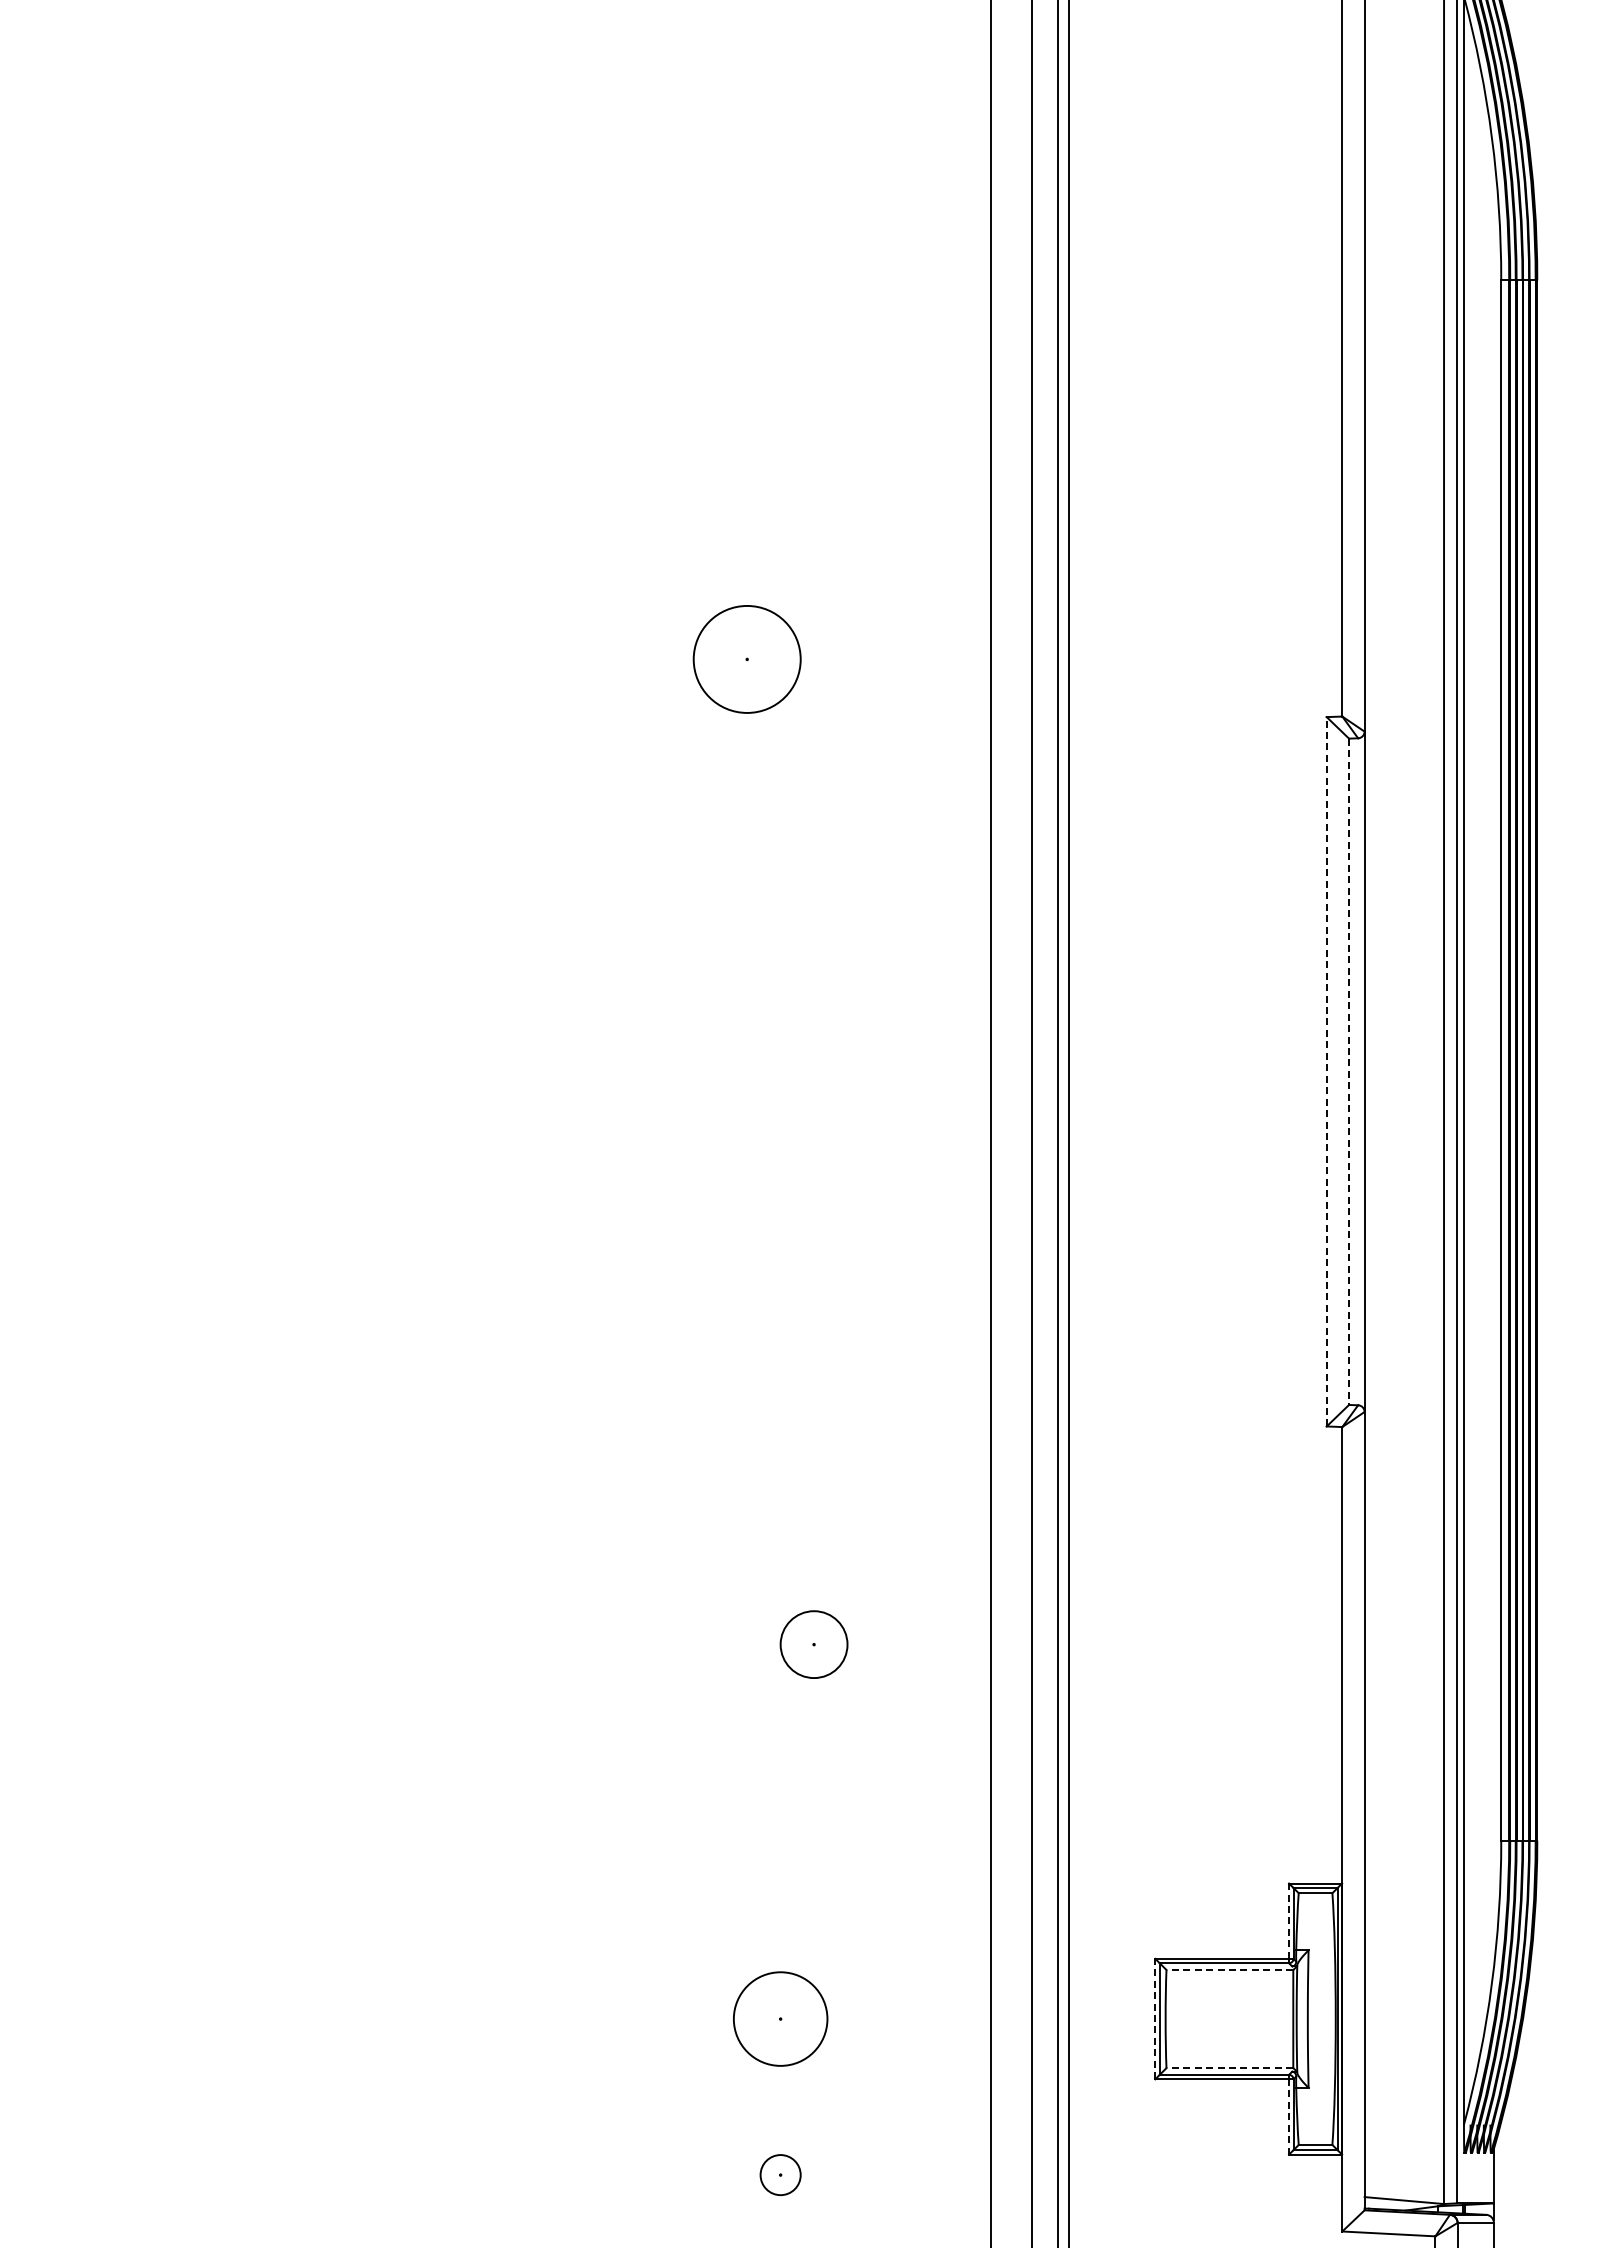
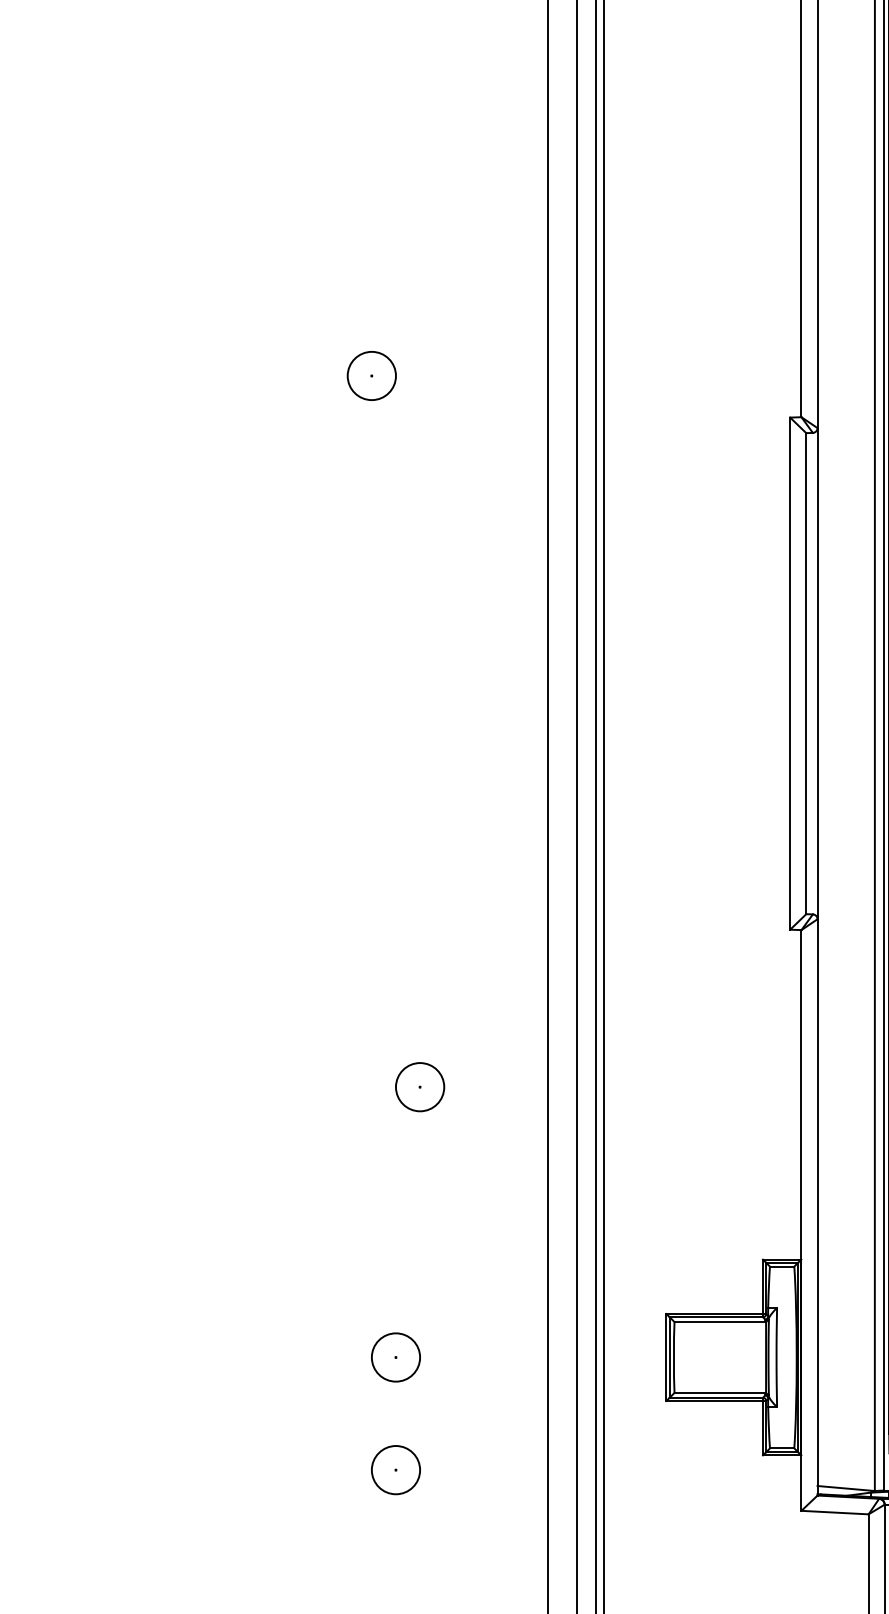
circle: (746, 659) -> (371, 376), size x0.62
line: (1326, 1071) -> (790, 673), dashed -> solid
line: (1349, 1072) -> (806, 674), dashed -> solid
line: (1289, 1921) -> (763, 1287), dashed -> solid
line: (1229, 1970) -> (720, 1322), dashed -> solid
circle: (780, 2018) -> (395, 1357), size x0.71
line: (1155, 2018) -> (666, 1357), dashed -> solid
line: (1229, 2068) -> (720, 1393), dashed -> solid
line: (1289, 2116) -> (763, 1427), dashed -> solid
circle: (780, 2174) -> (395, 1469), size x1.67

